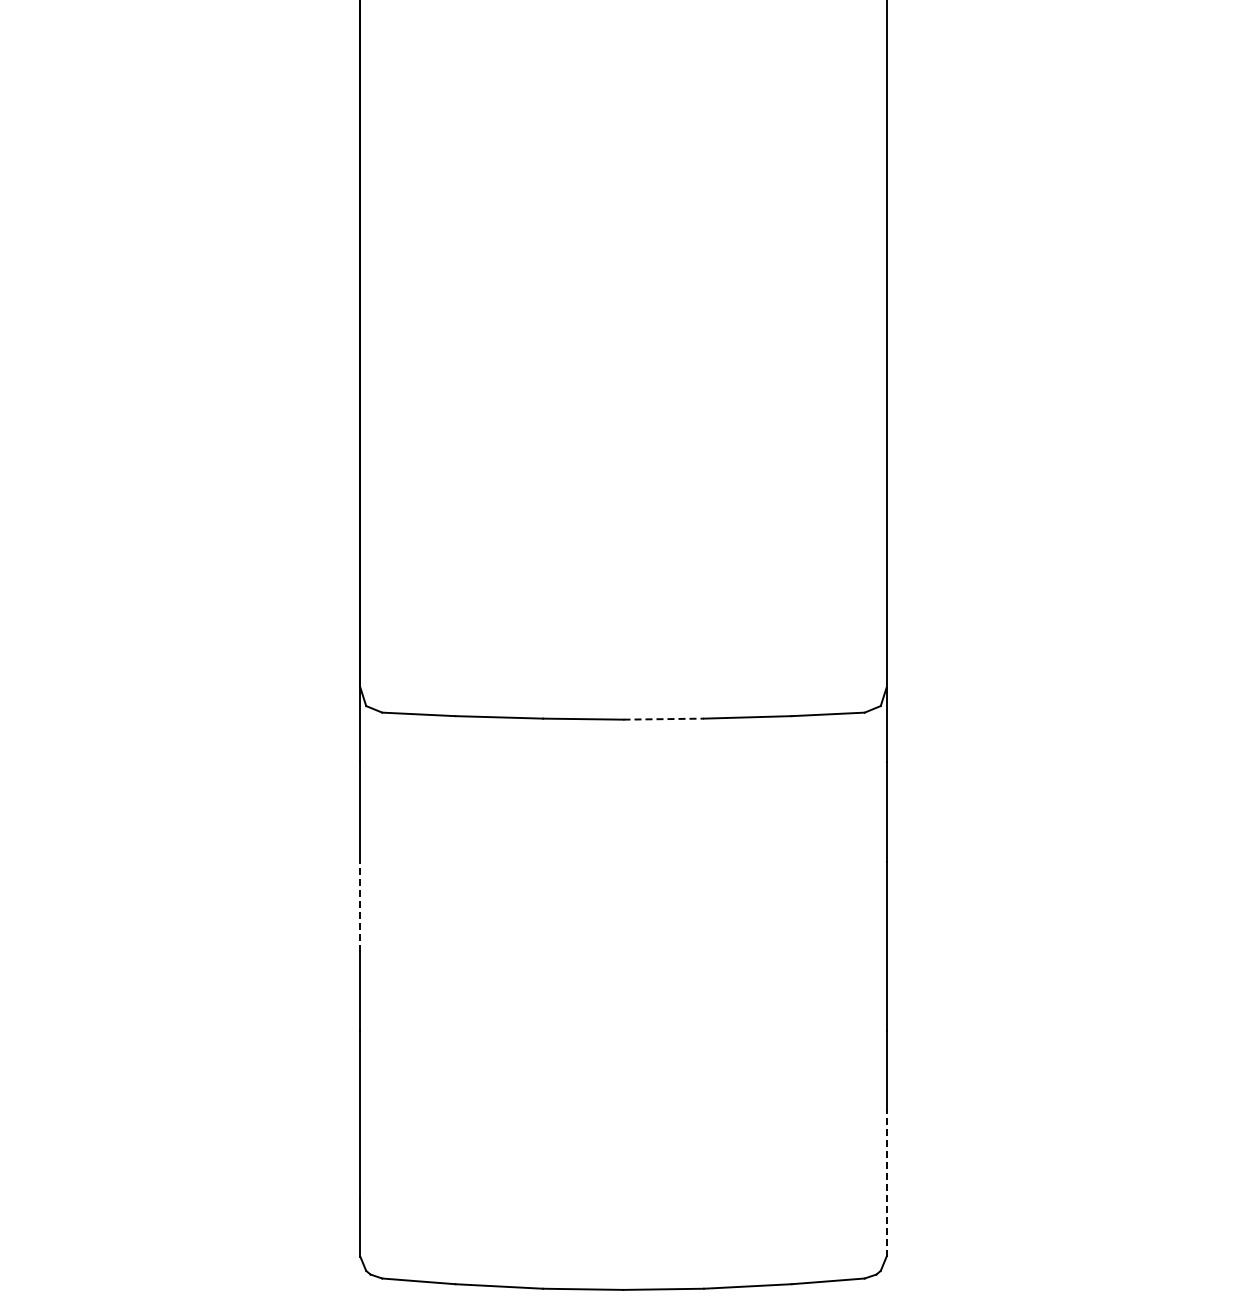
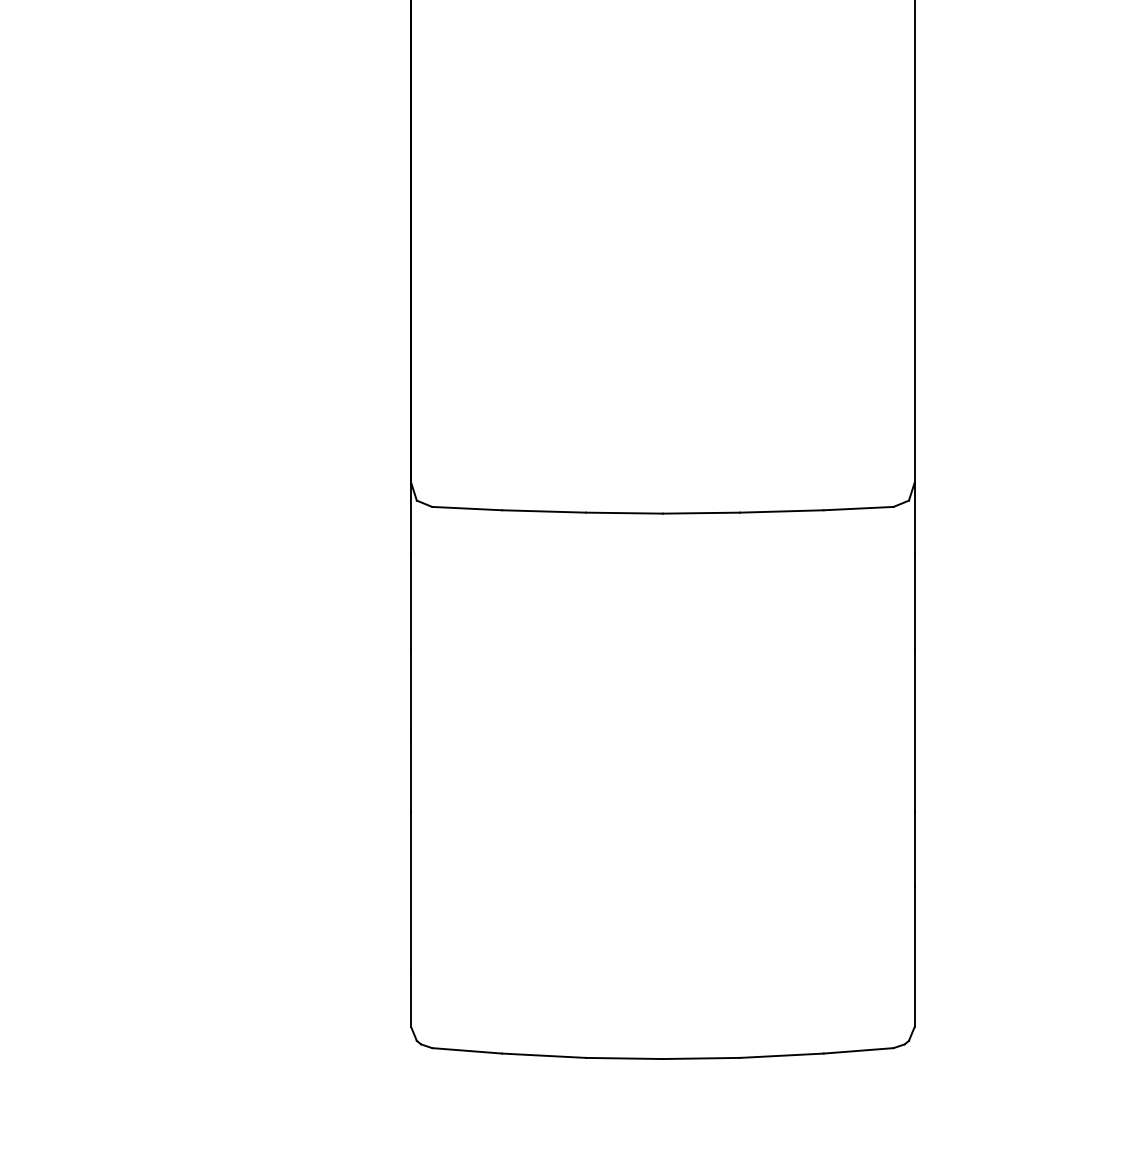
line: (664, 719) -> (702, 513), dashed -> solid
line: (360, 906) -> (411, 692), dashed -> solid
line: (886, 1183) -> (914, 957), dashed -> solid

